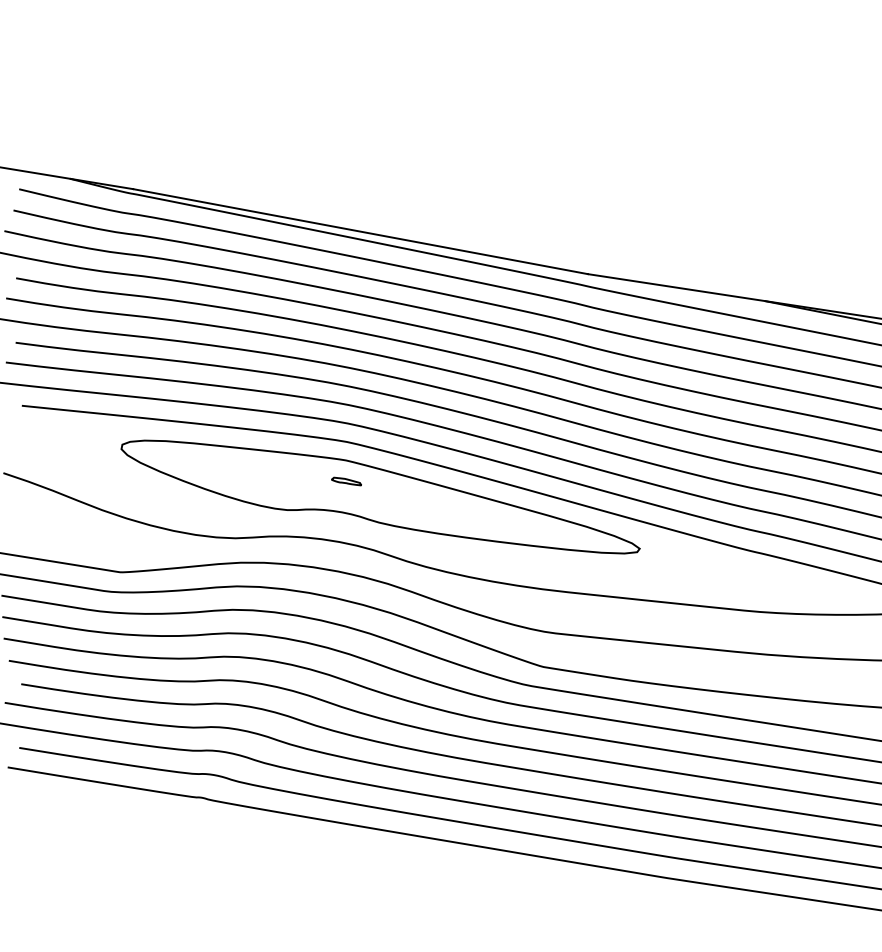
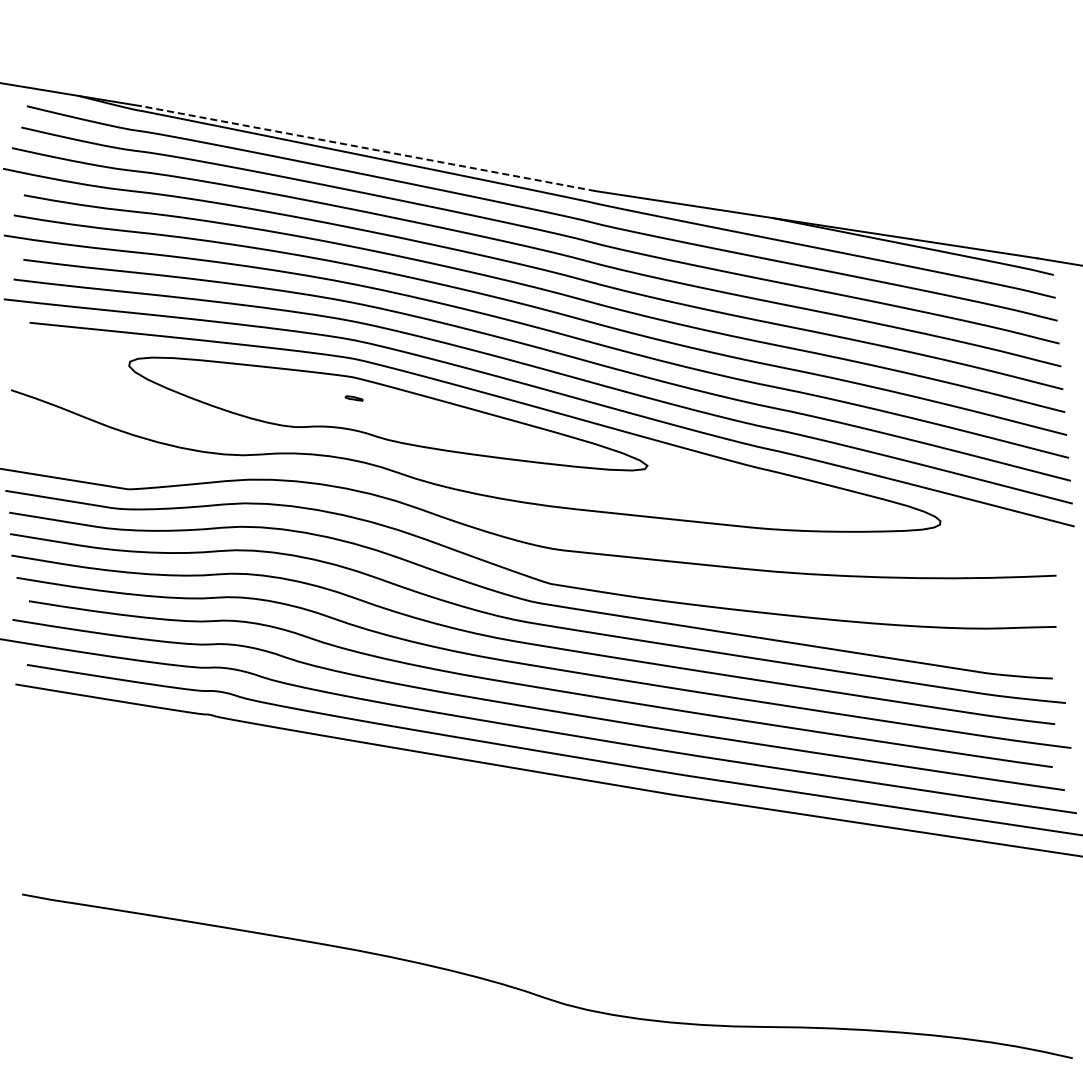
line: (359, 231) -> (367, 148), solid -> dashed
part: (345, 481) -> (353, 398), size x0.6

